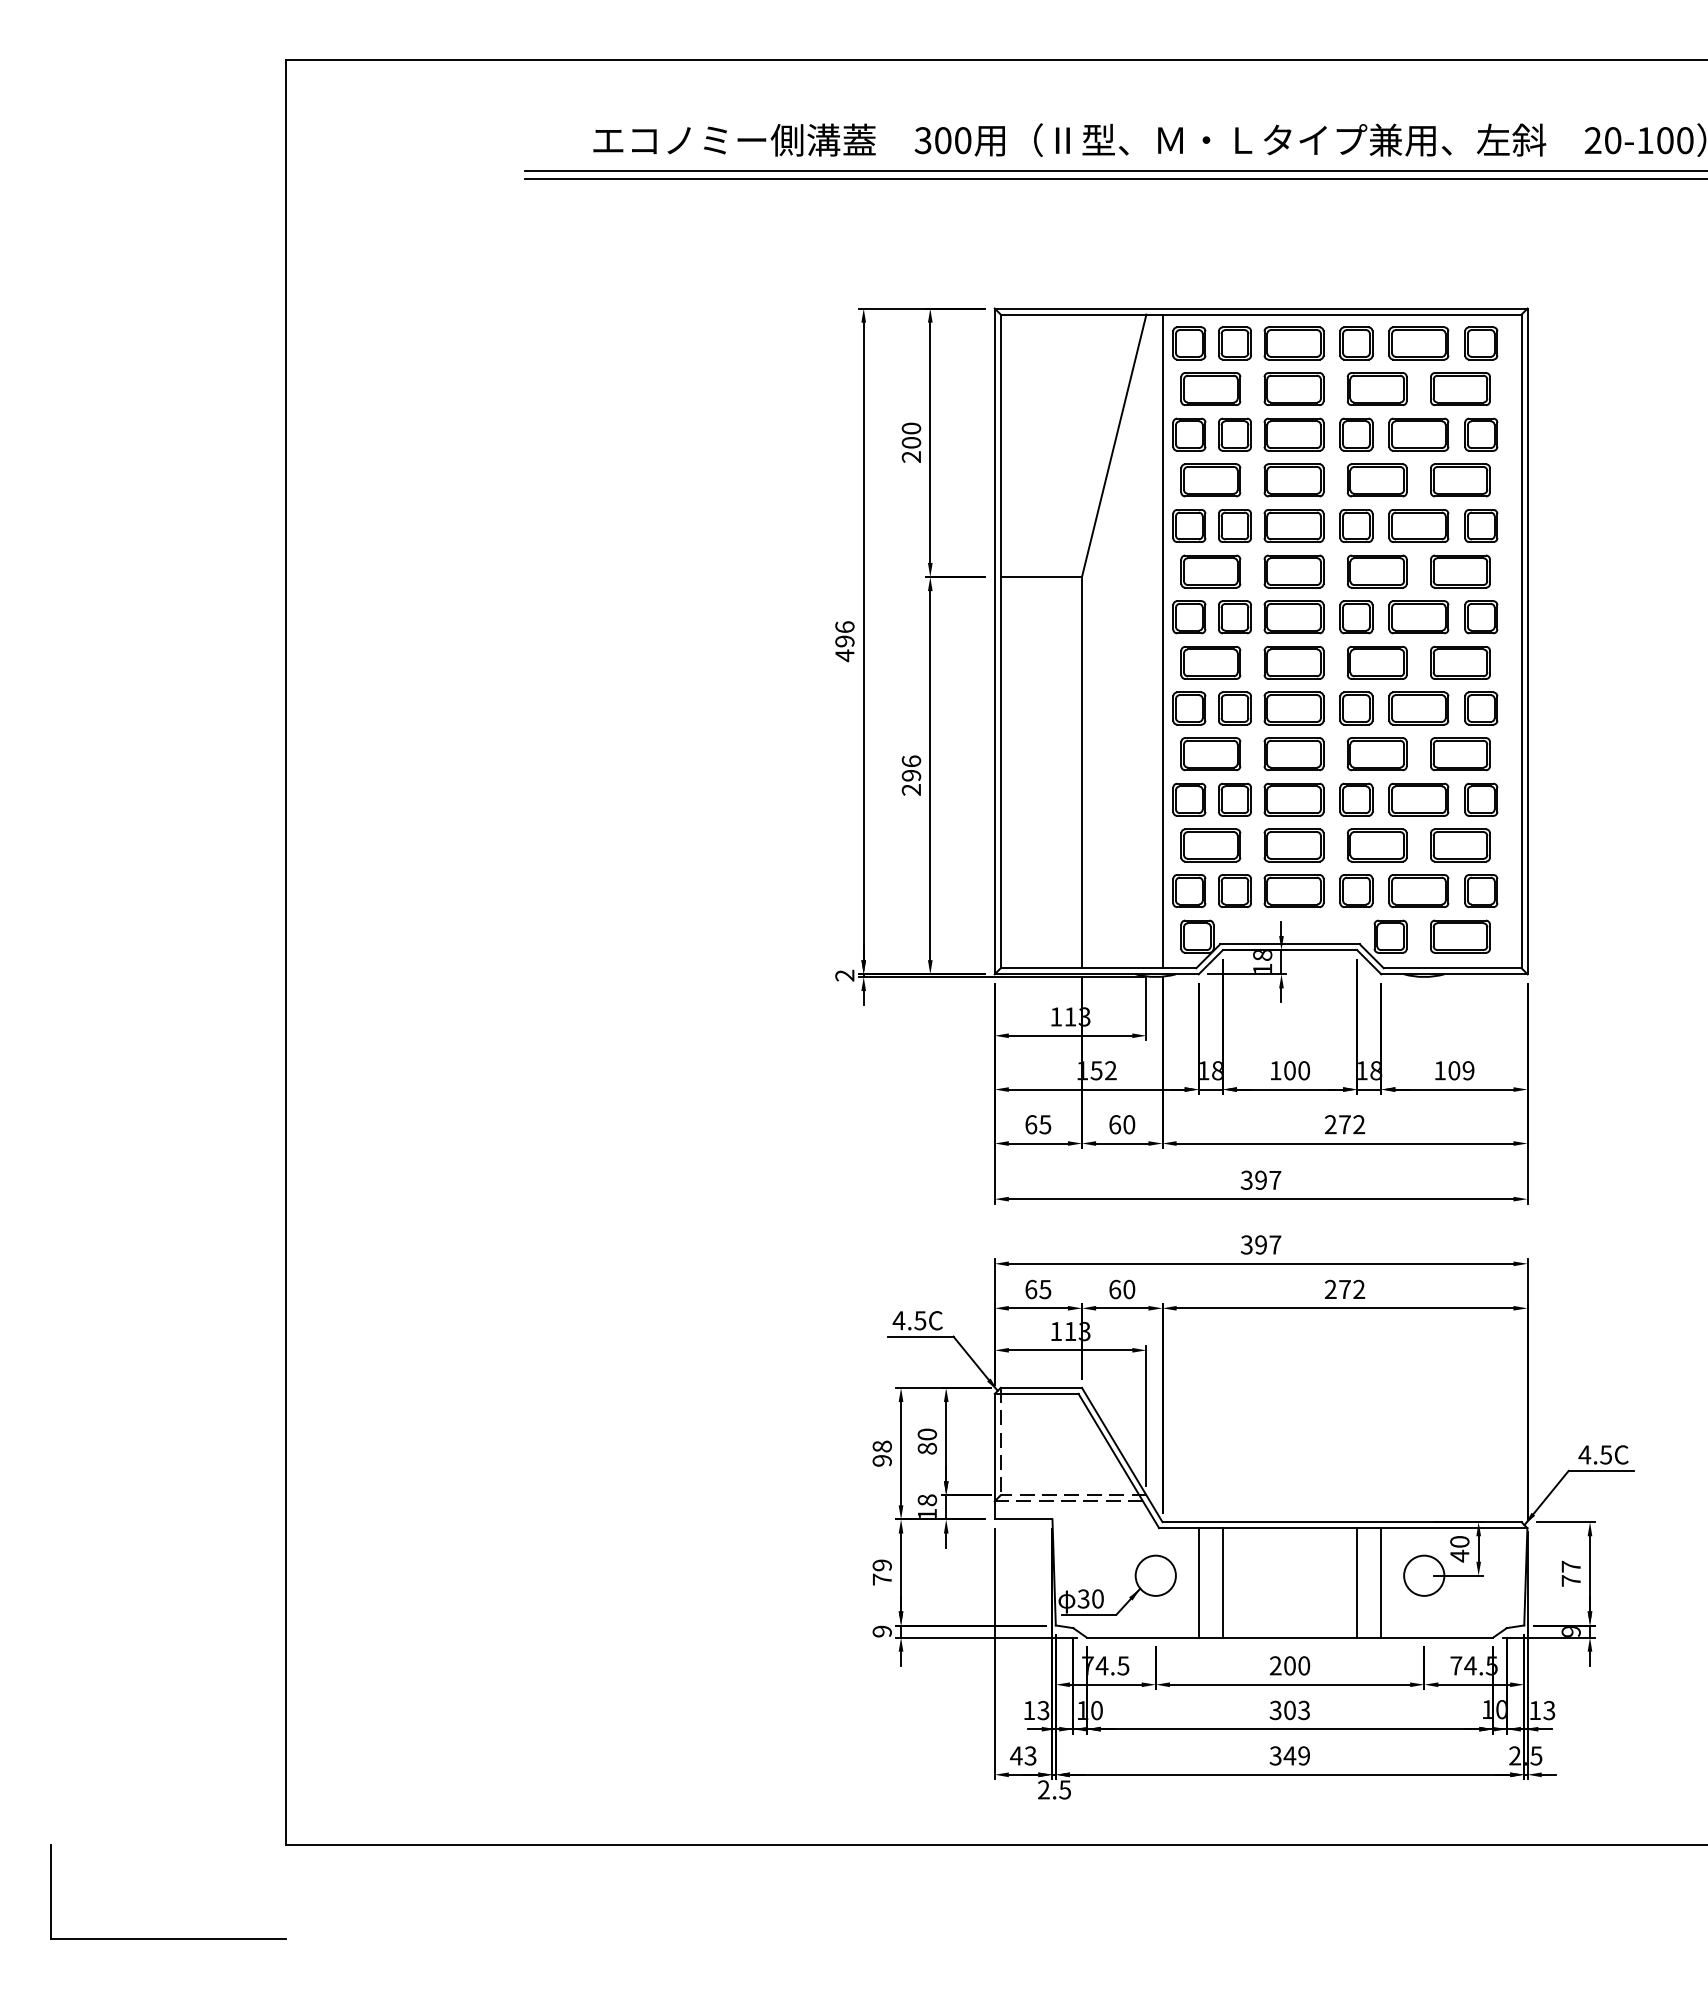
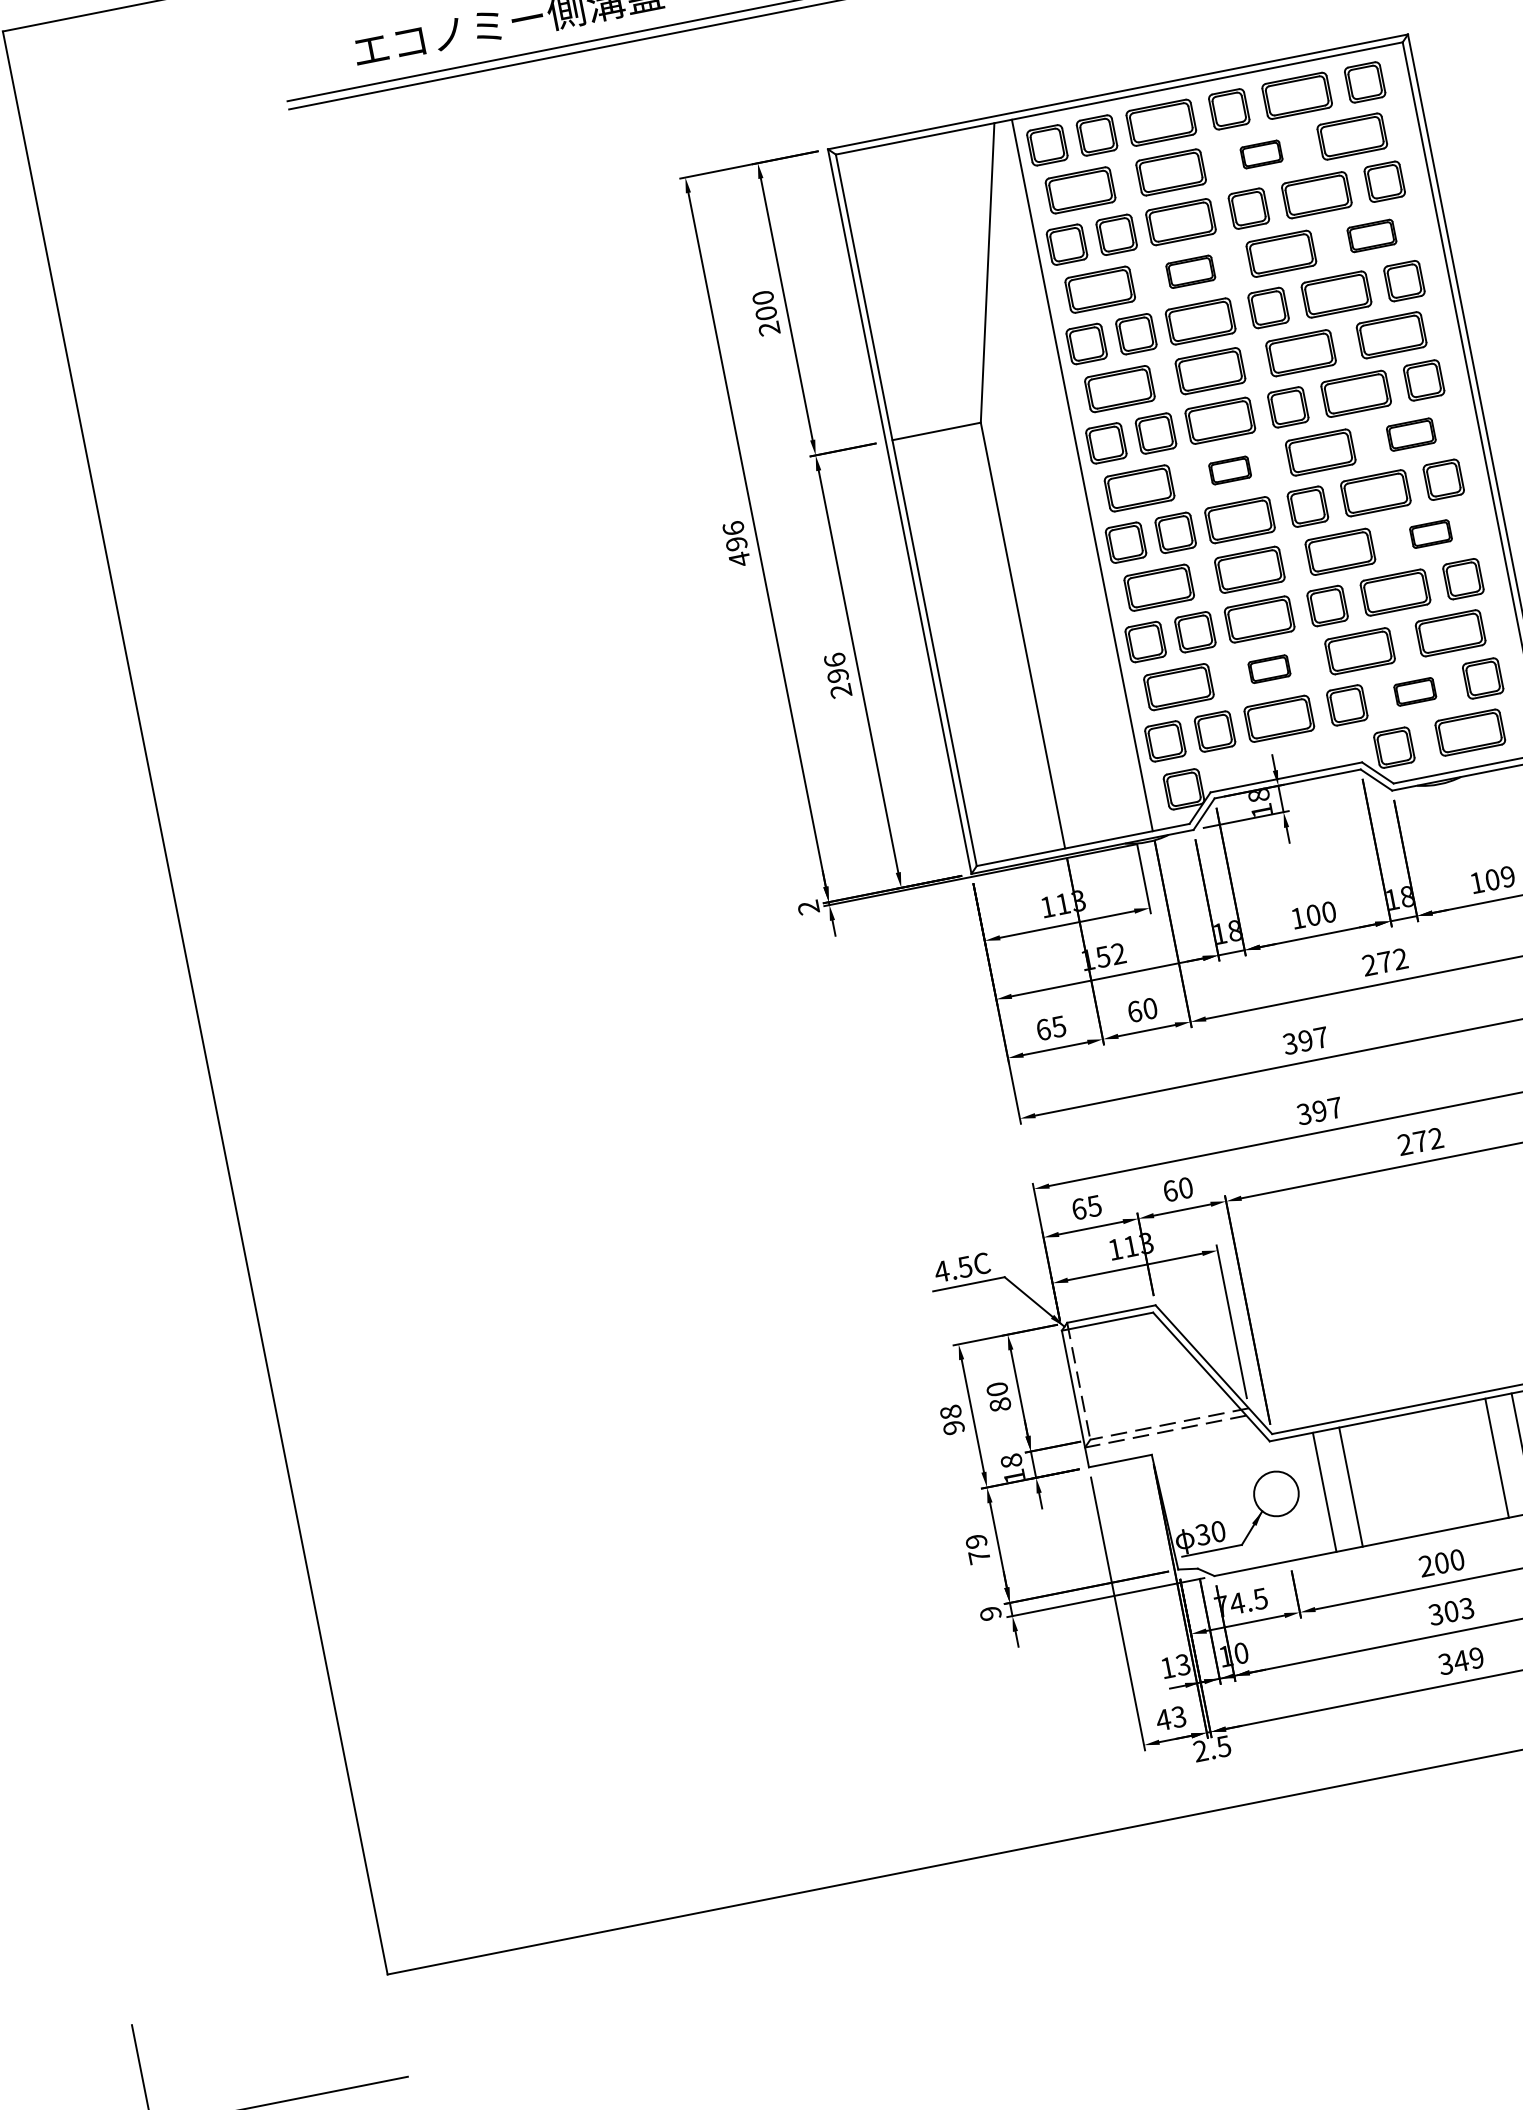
part: (1376, 388) -> (1260, 154), size x0.6
part: (1293, 480) -> (1190, 272), size x0.7
part: (1460, 480) -> (1372, 236), size x0.7
part: (1293, 662) -> (1229, 470), size x0.6
part: (1460, 662) -> (1411, 434), size x0.7
part: (1460, 754) -> (1431, 534), size x0.6
part: (1293, 845) -> (1268, 669), size x0.6
part: (1418, 890) -> (1414, 691), size x0.6

